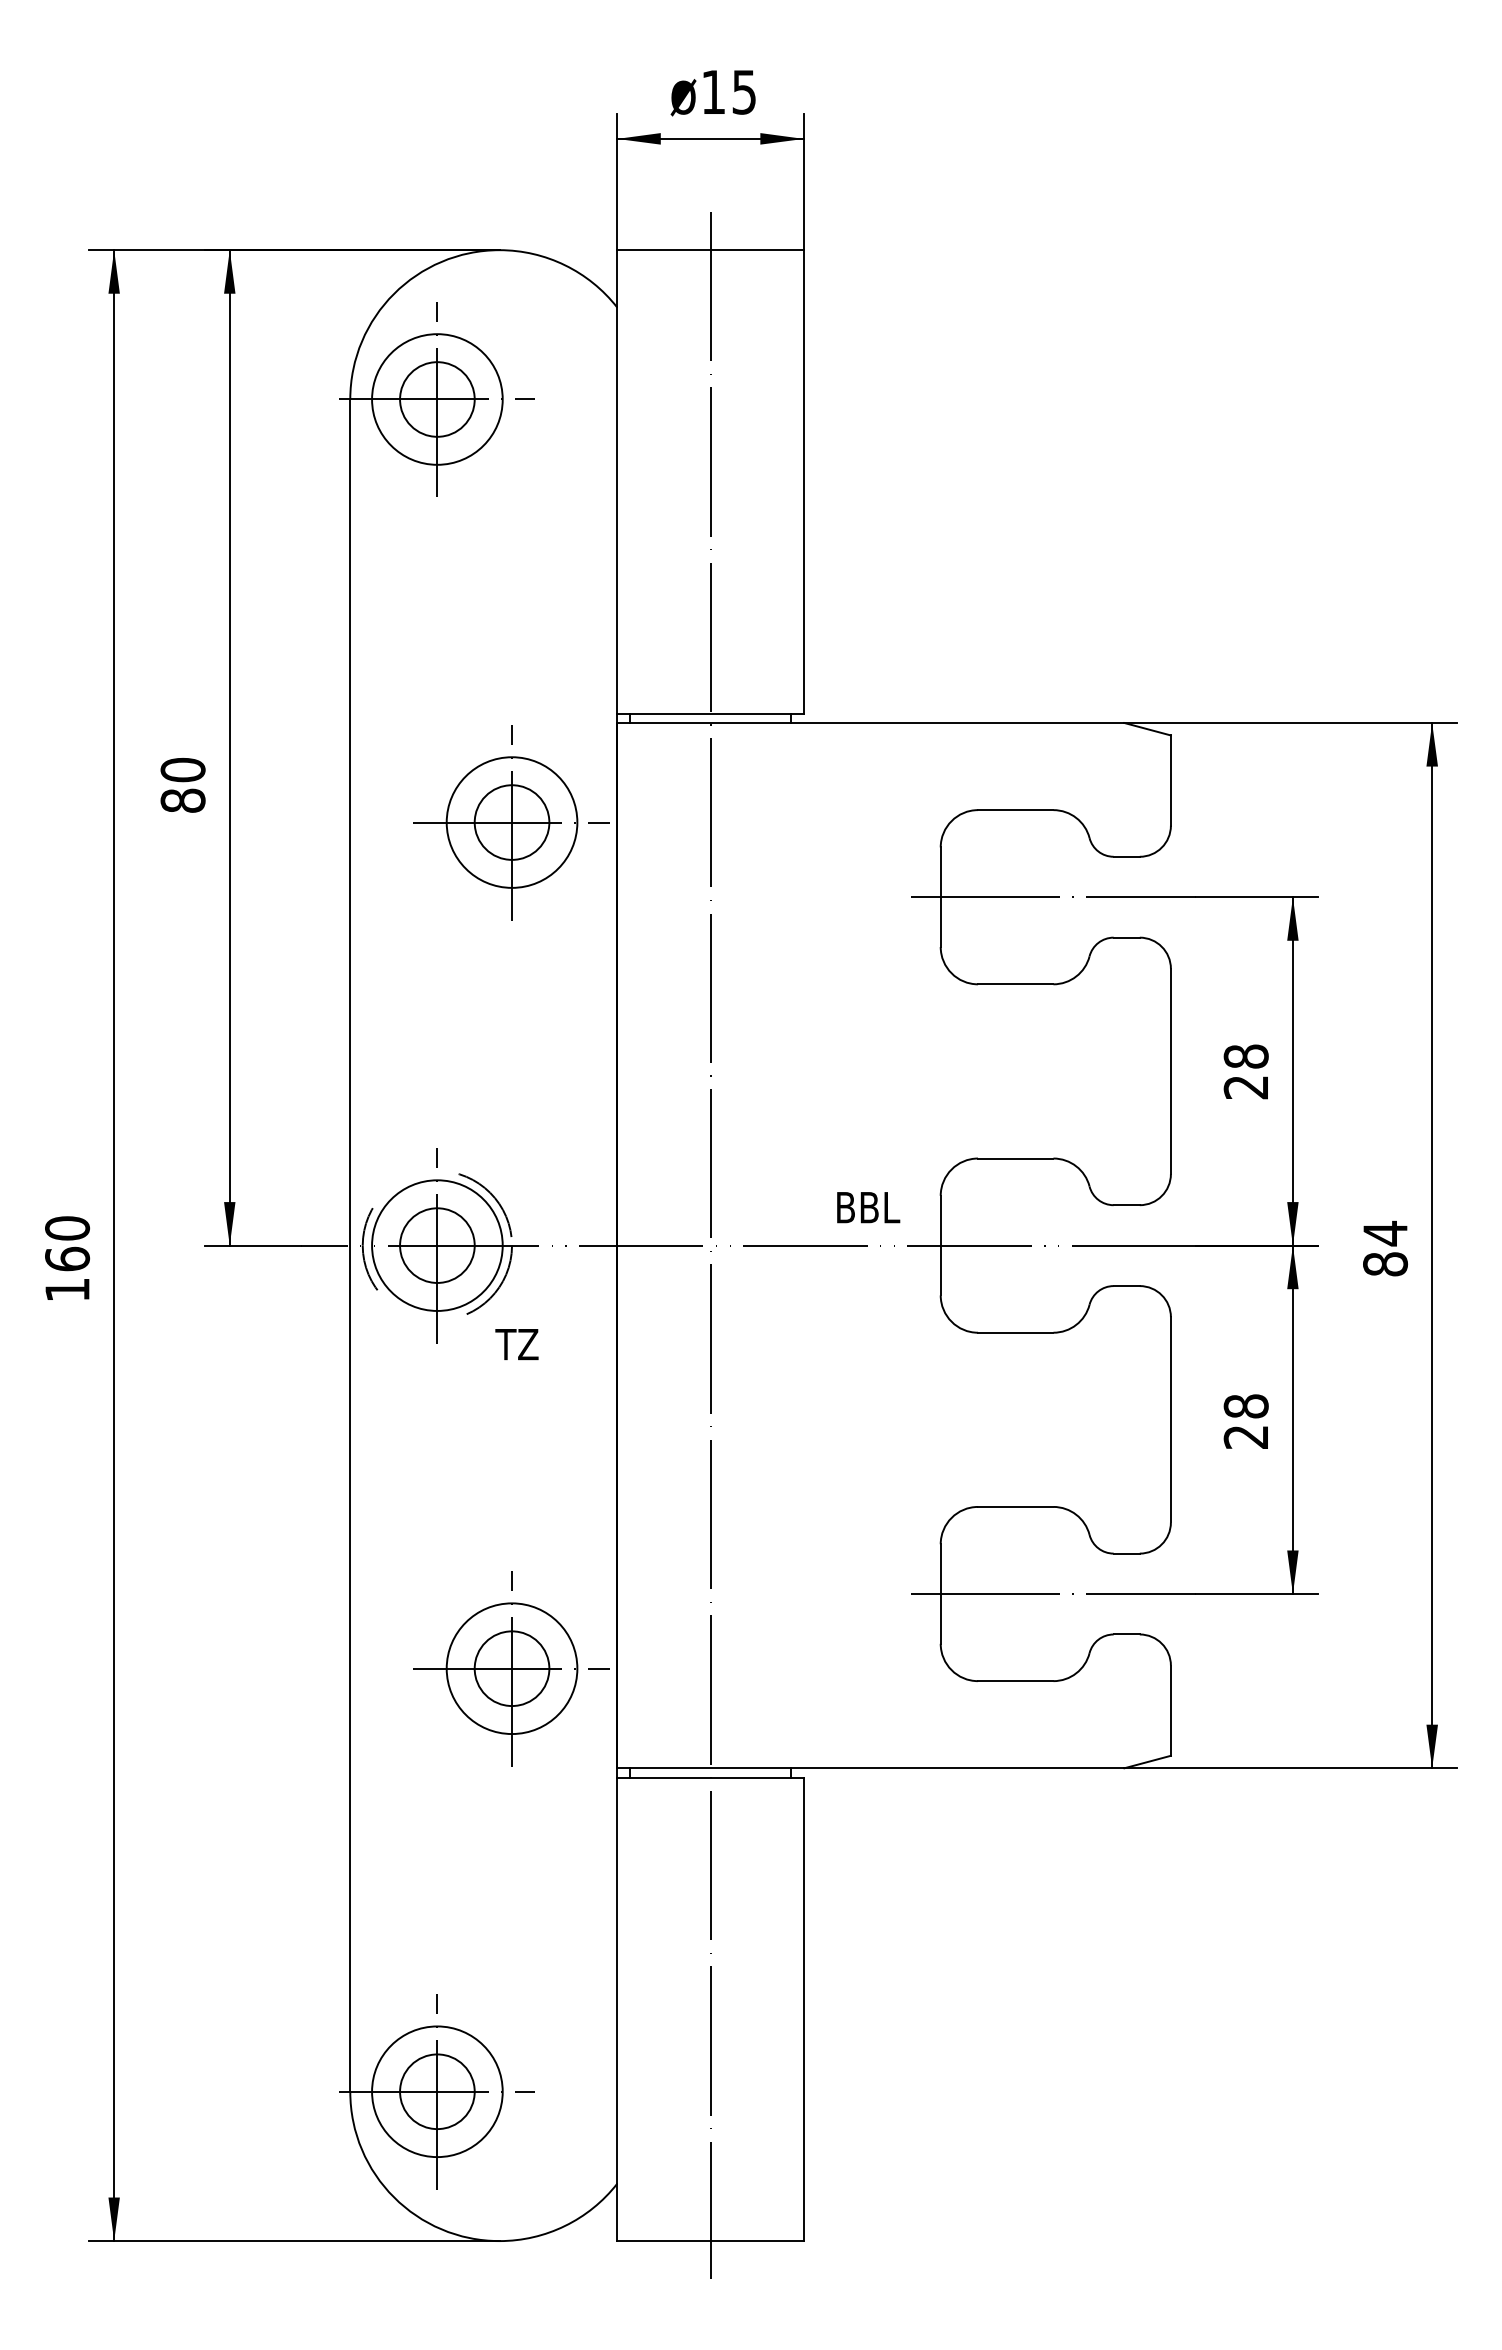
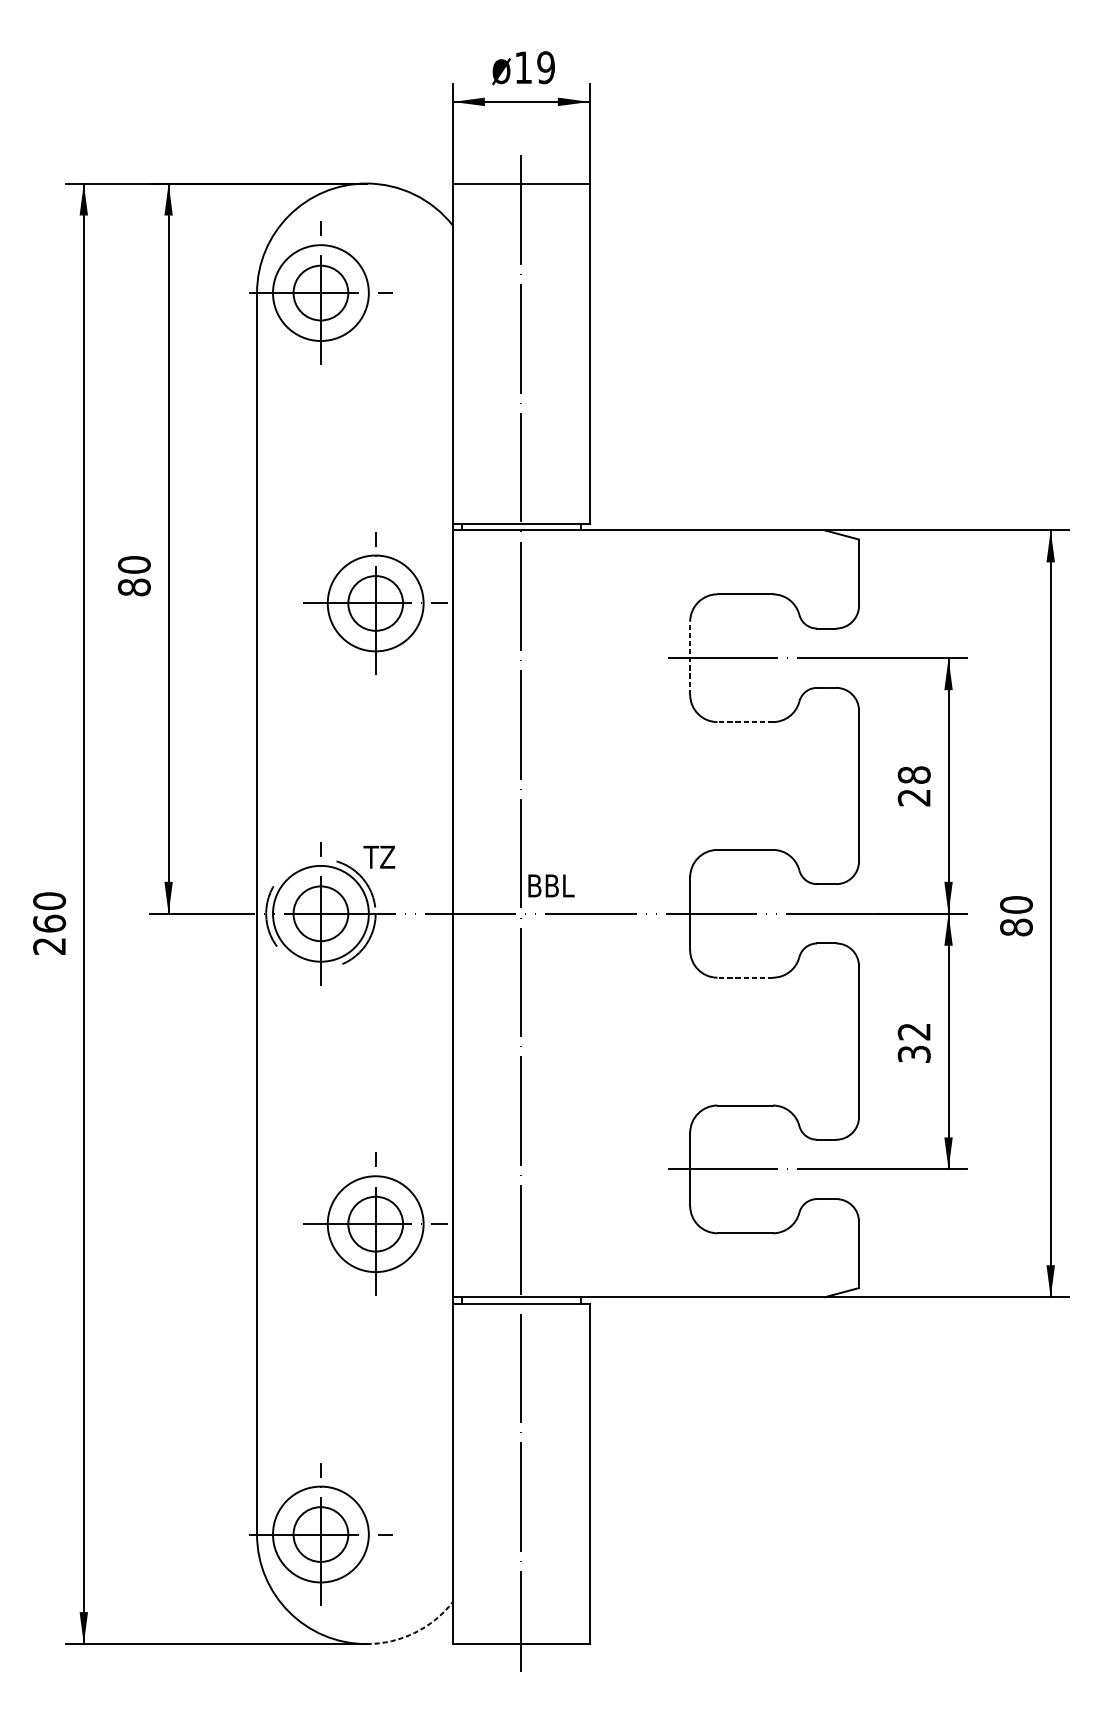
text: (744, 91) -> (546, 67), 15 -> 19
line: (940, 897) -> (690, 658), solid -> dashed
line: (1015, 984) -> (745, 722), solid -> dashed
text: (868, 1207) -> (551, 885), moved
text: (1385, 1233) -> (1016, 904), 84 -> 80
text: (67, 1290) -> (49, 946), 160 -> 260
line: (1015, 1332) -> (745, 977), solid -> dashed
text: (516, 1344) -> (378, 857), moved
text: (1245, 1421) -> (913, 1042), 28 -> 32
arc: (565, 2226) -> (414, 1633), solid -> dashed

